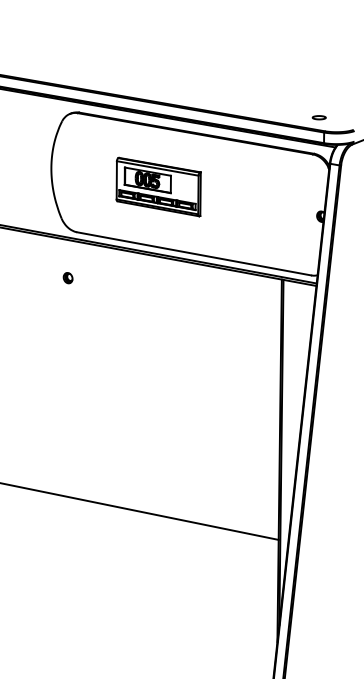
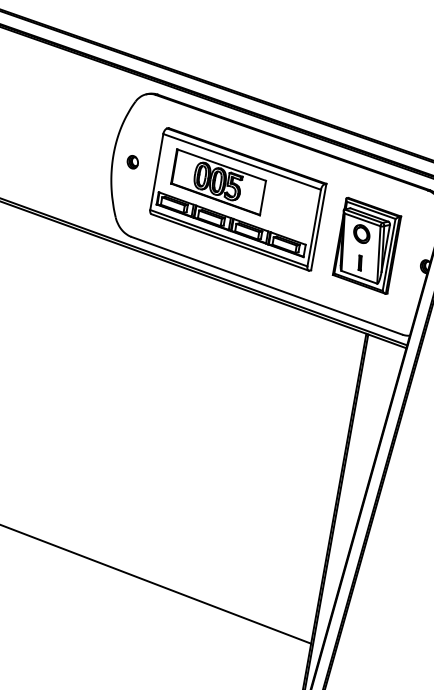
part: (158, 186) -> (237, 198), size x1.67
part: (270, 207) -> (367, 245), added
part: (67, 278) -> (132, 162), moved

